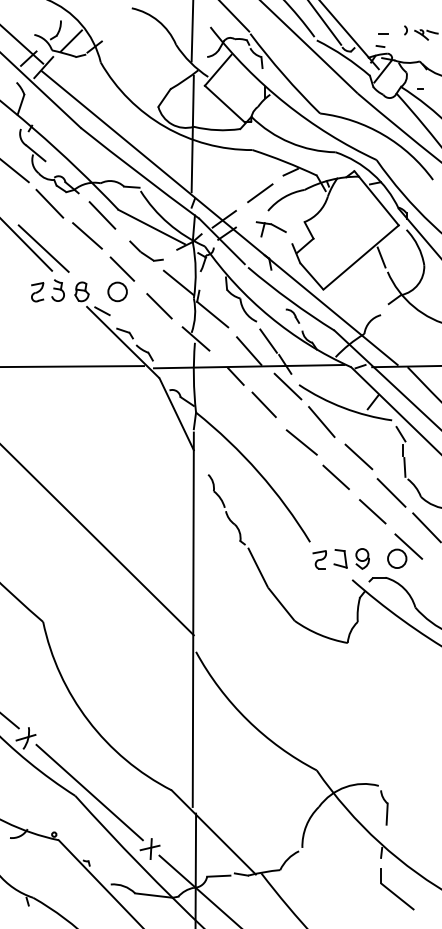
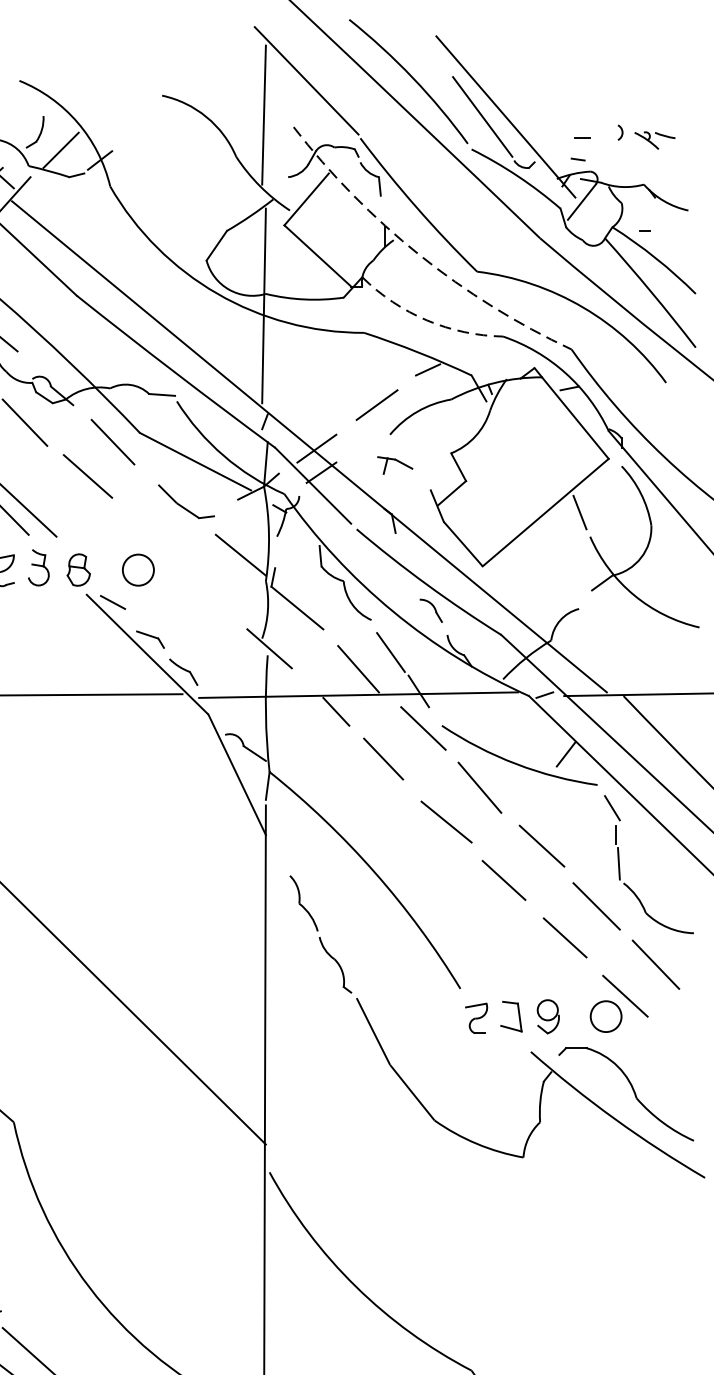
arc: (285, 103) -> (419, 254), solid -> dashed
arc: (290, 142) -> (427, 320), solid -> dashed
part: (270, 229) -> (394, 465), size x0.7
line: (122, 268) -> (146, 530), removed
line: (159, 306) -> (208, 594), removed

